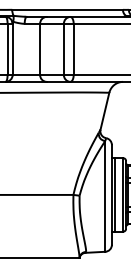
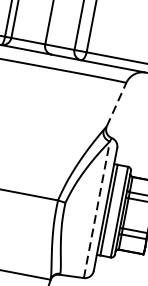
line: (104, 111) -> (115, 104), solid -> dashed
line: (105, 195) -> (97, 208), solid -> dashed

